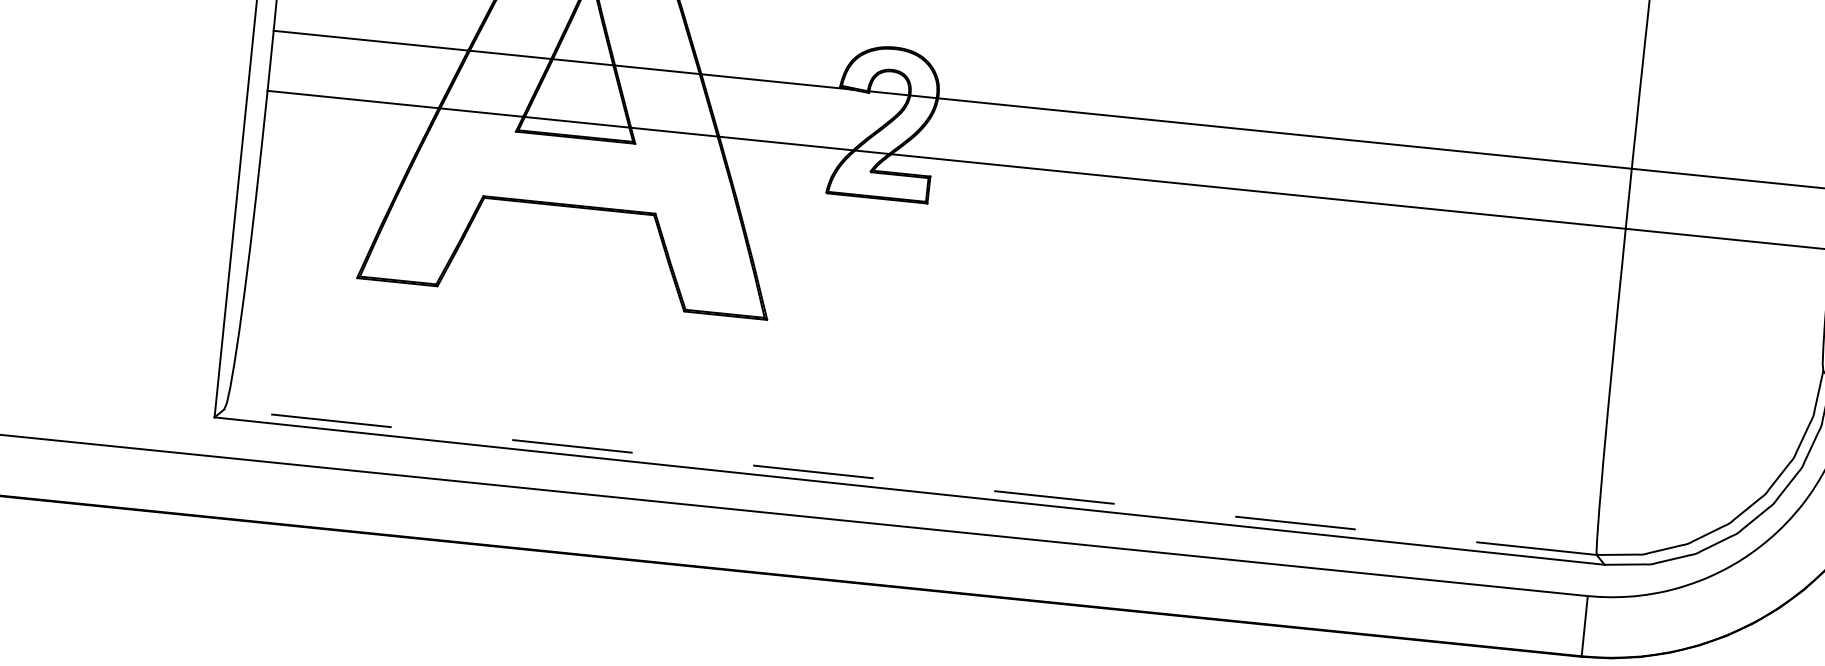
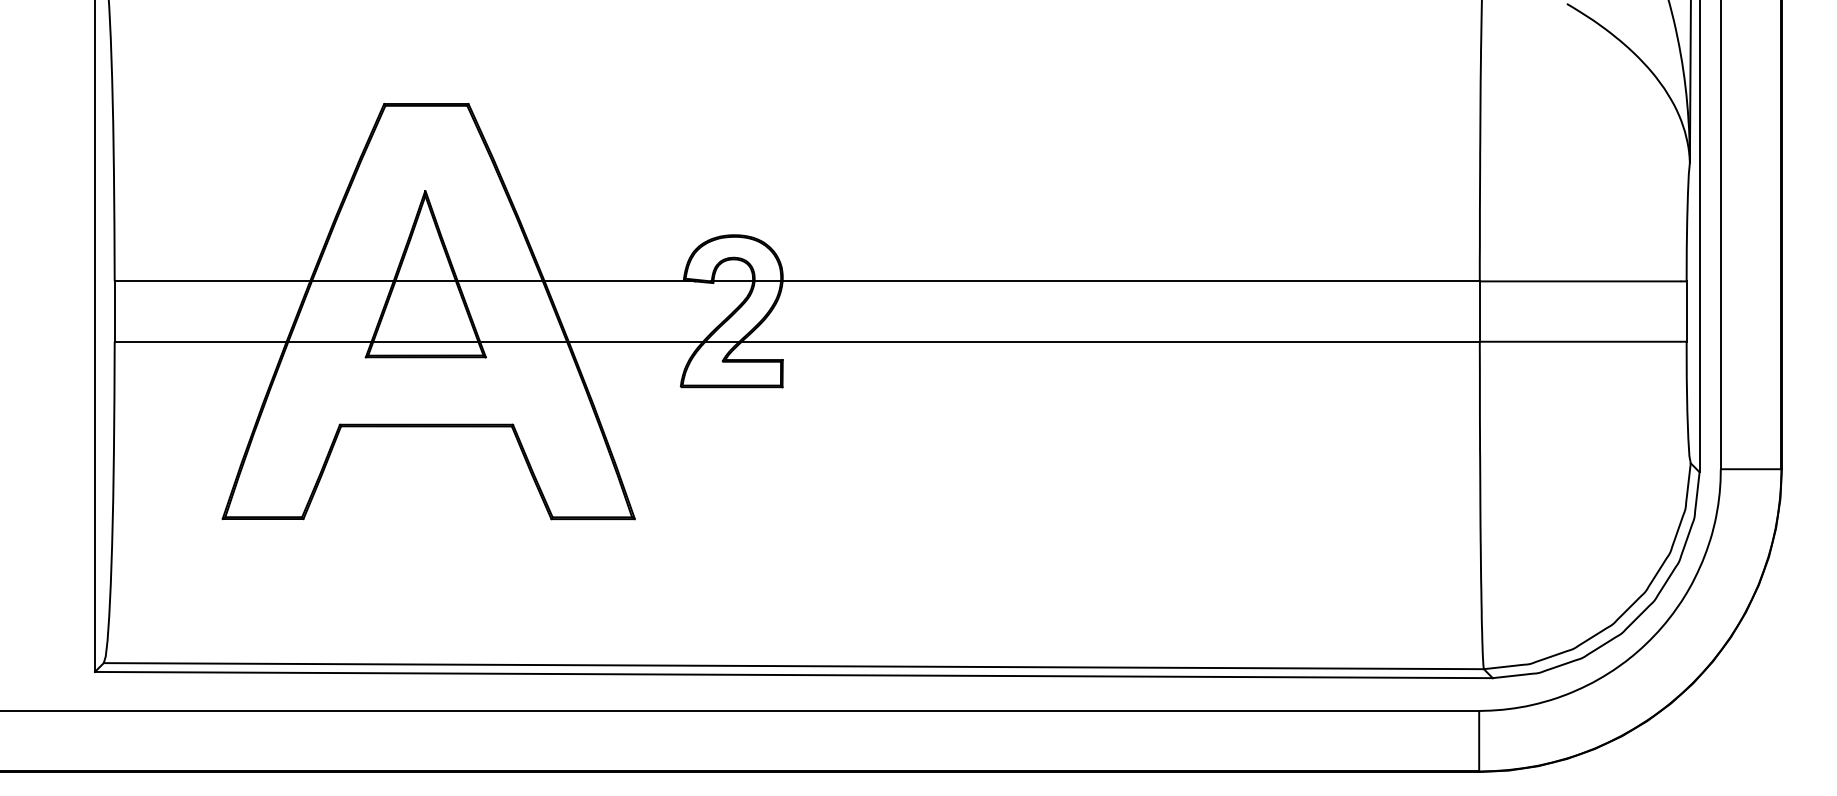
line: (910, 482) -> (793, 666), dashed -> solid

